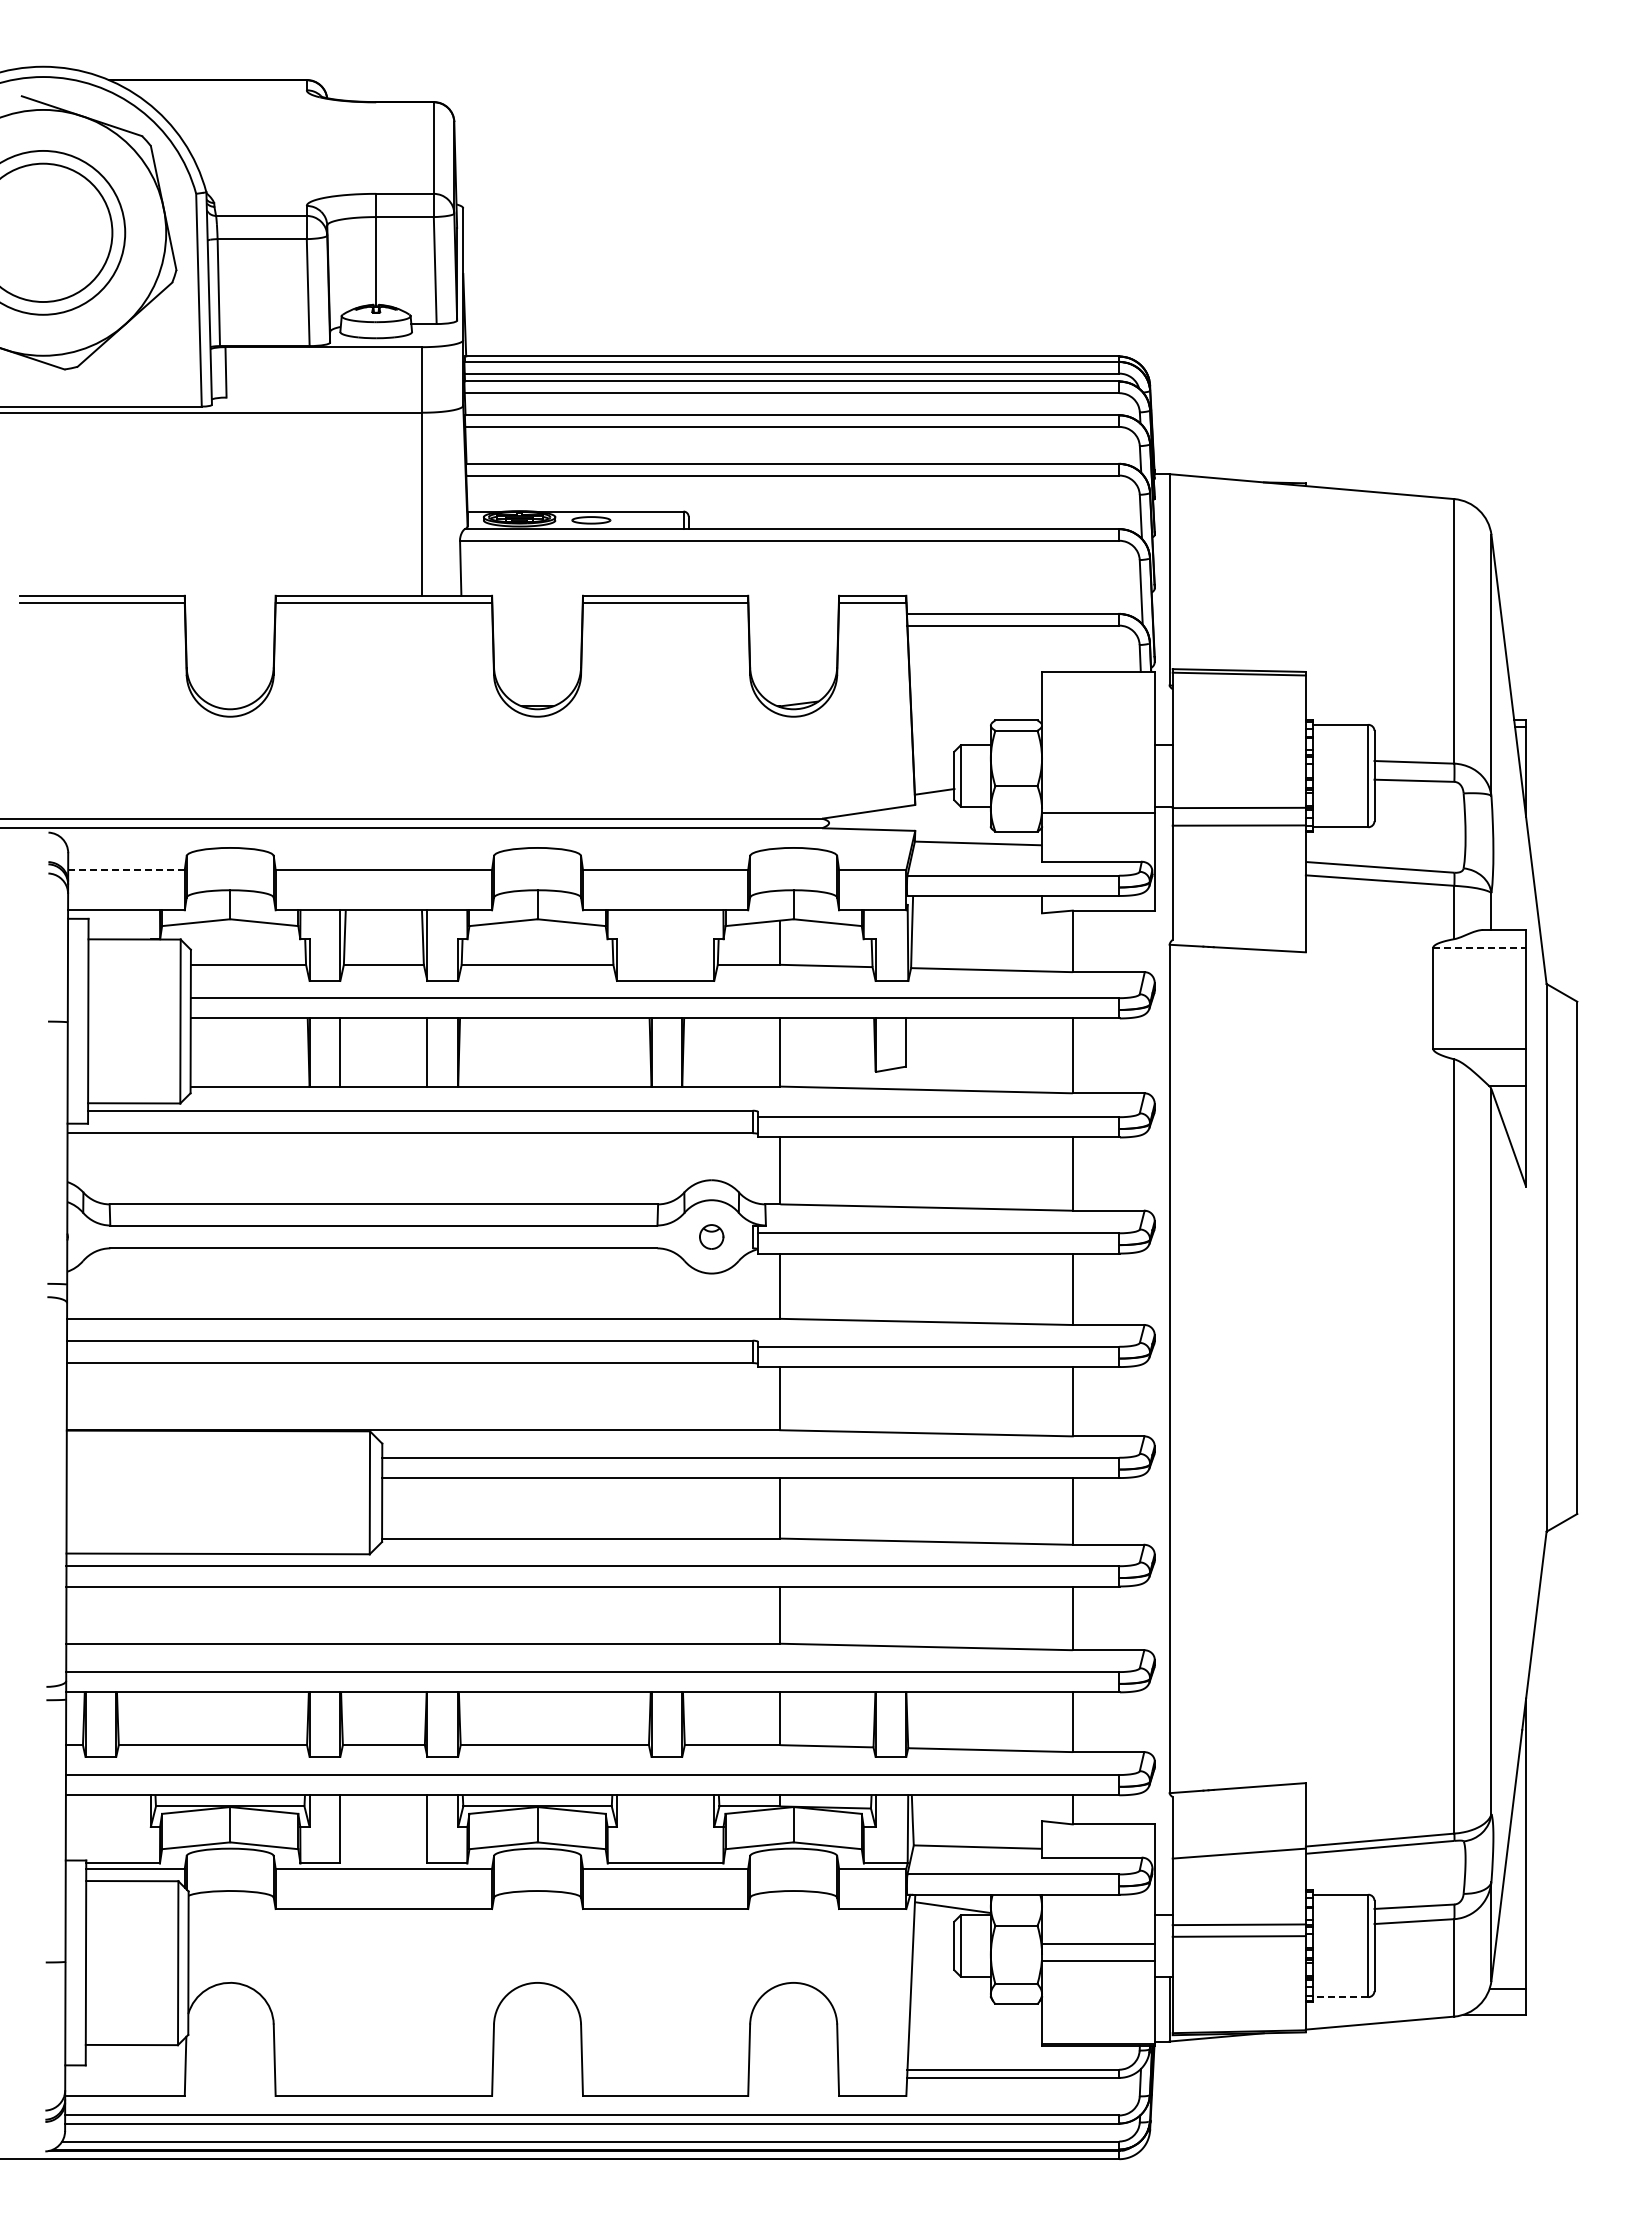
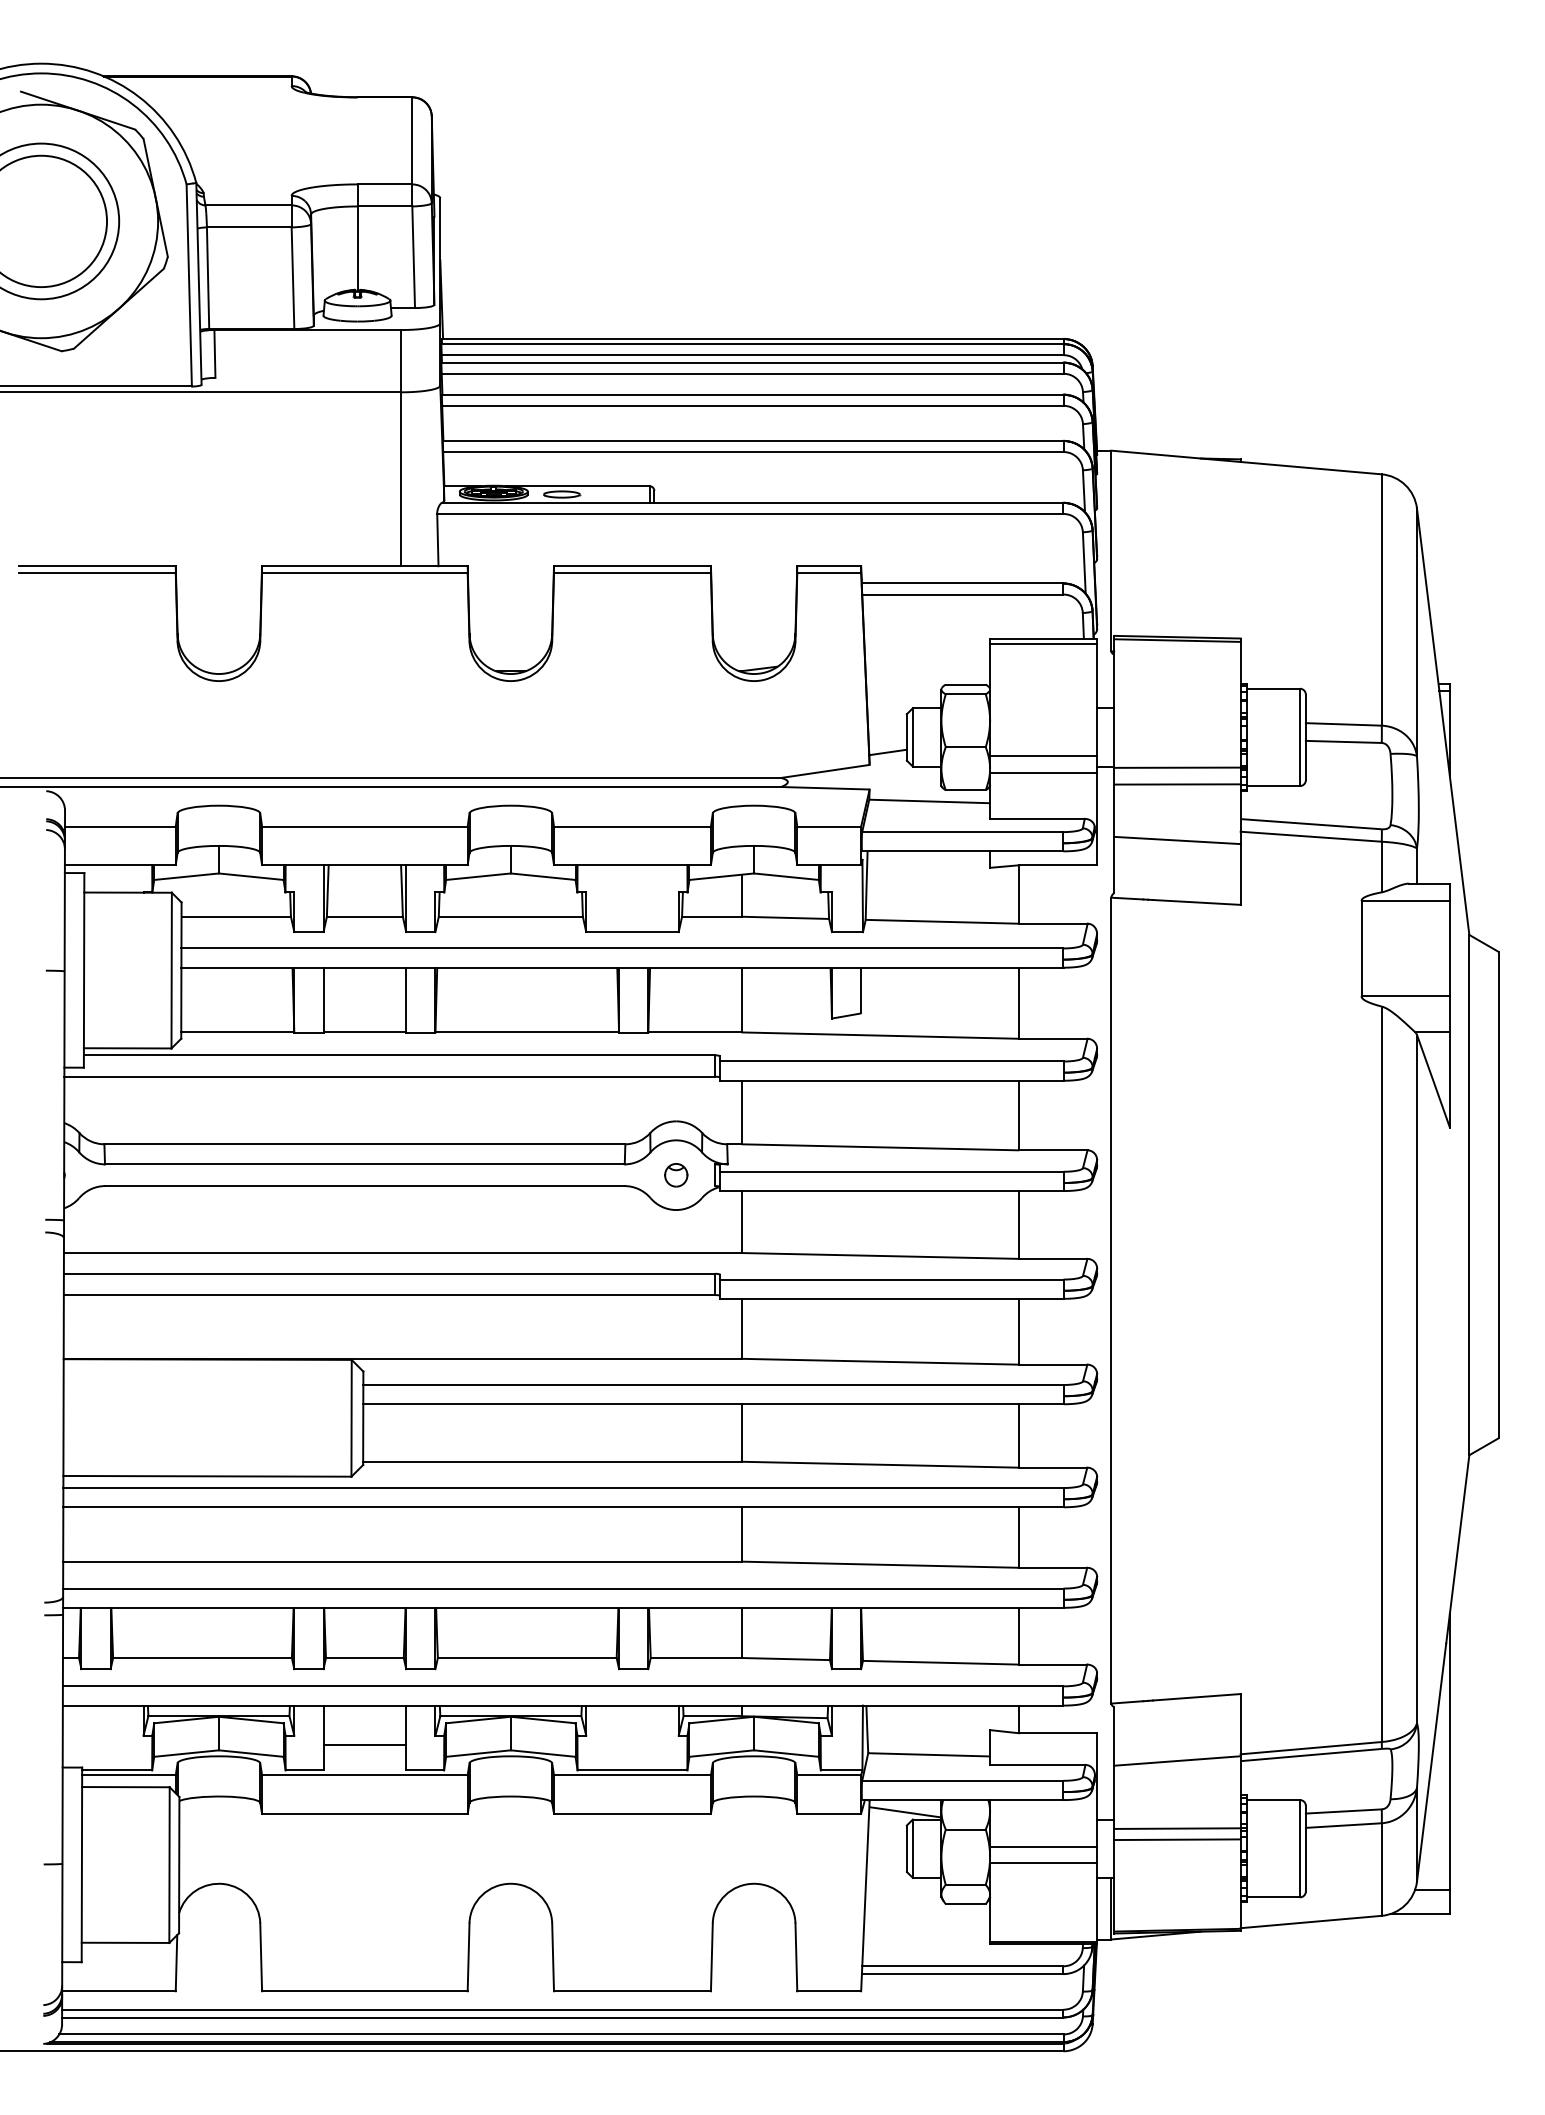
line: (1098, 677) -> (1043, 643), added
line: (1098, 795) -> (1043, 755), added
line: (125, 869) -> (119, 826), dashed -> solid
line: (1238, 884) -> (1176, 840), added
line: (1479, 948) -> (1405, 901), dashed -> solid
line: (383, 1836) -> (364, 1744), added
line: (1340, 1997) -> (1273, 1897), dashed -> solid

